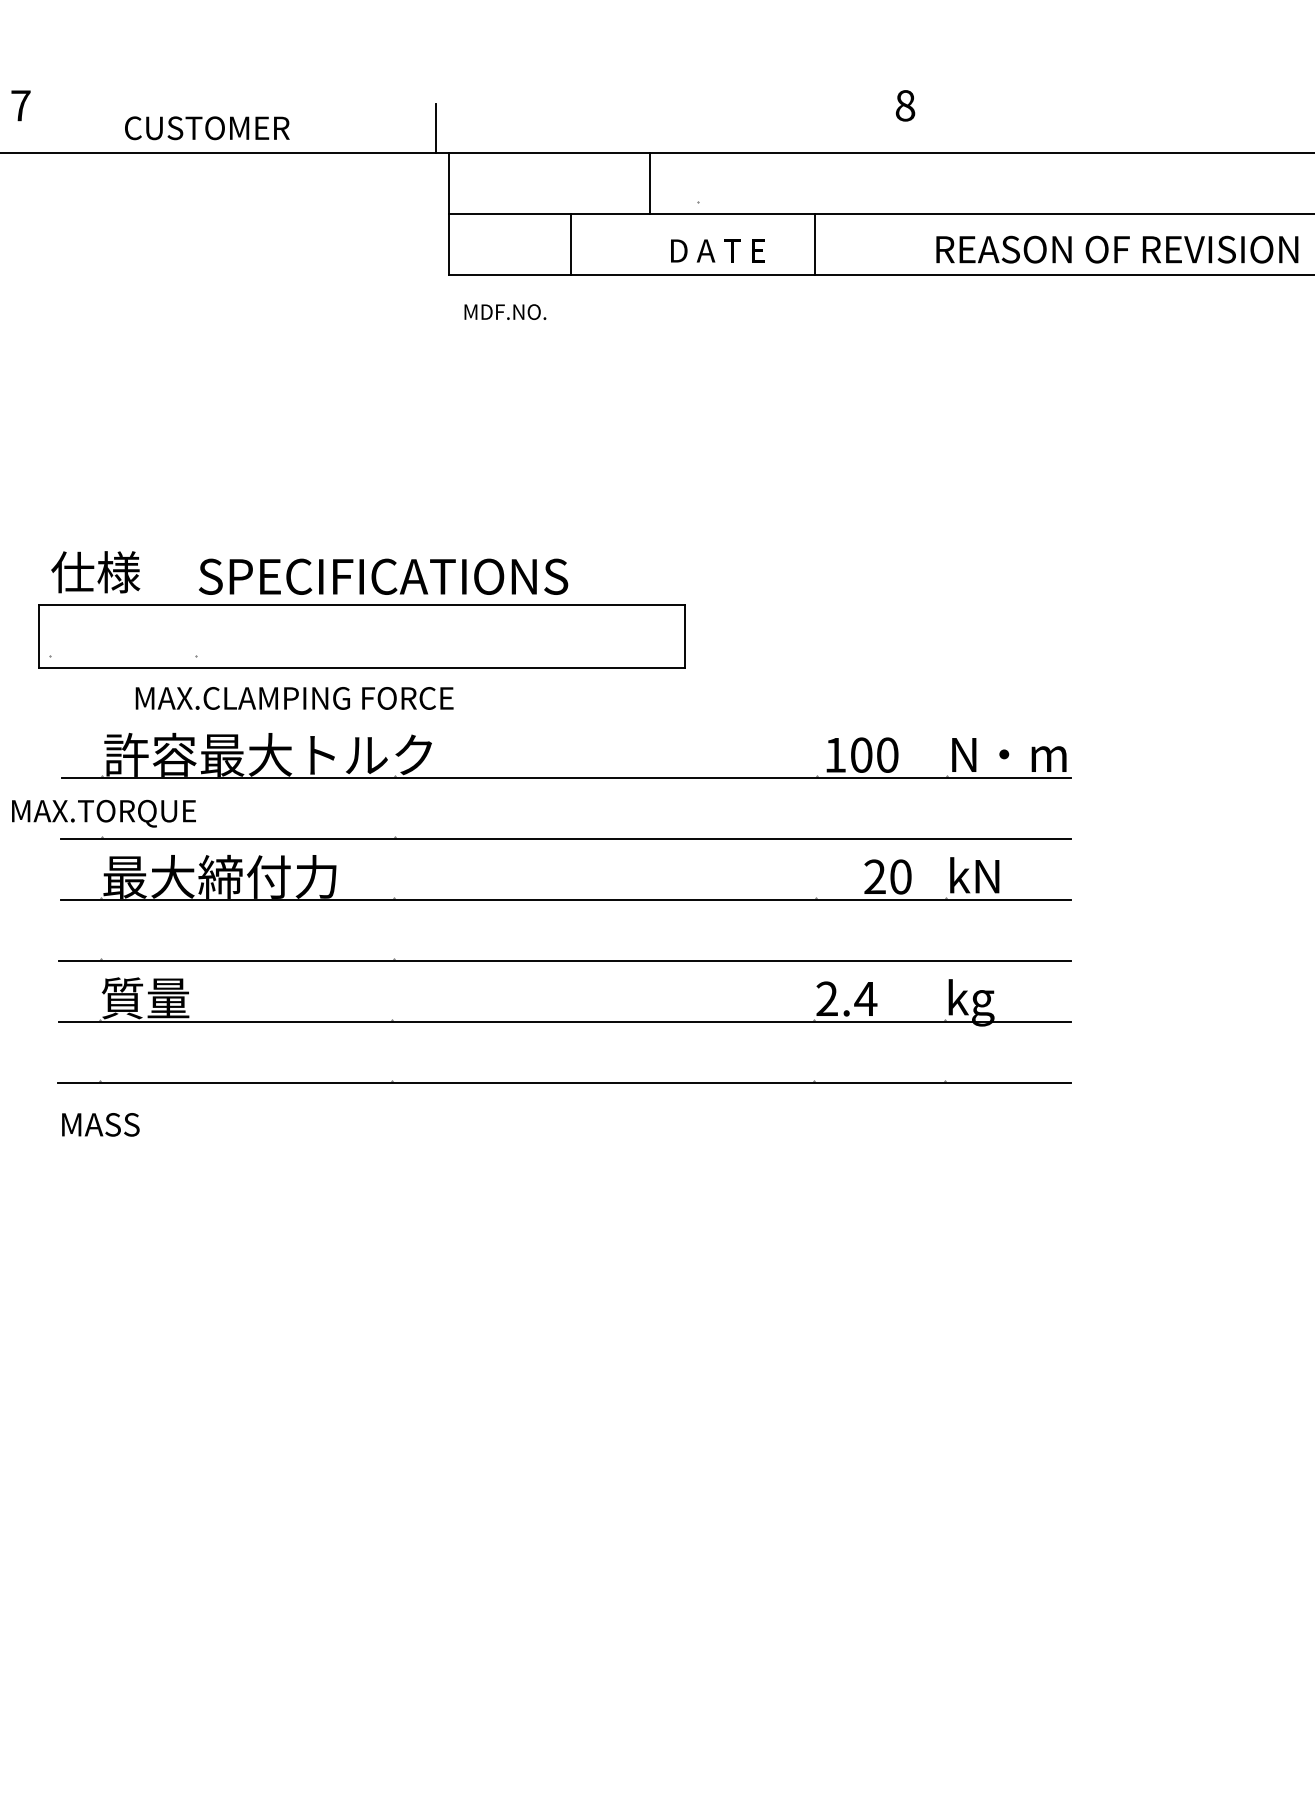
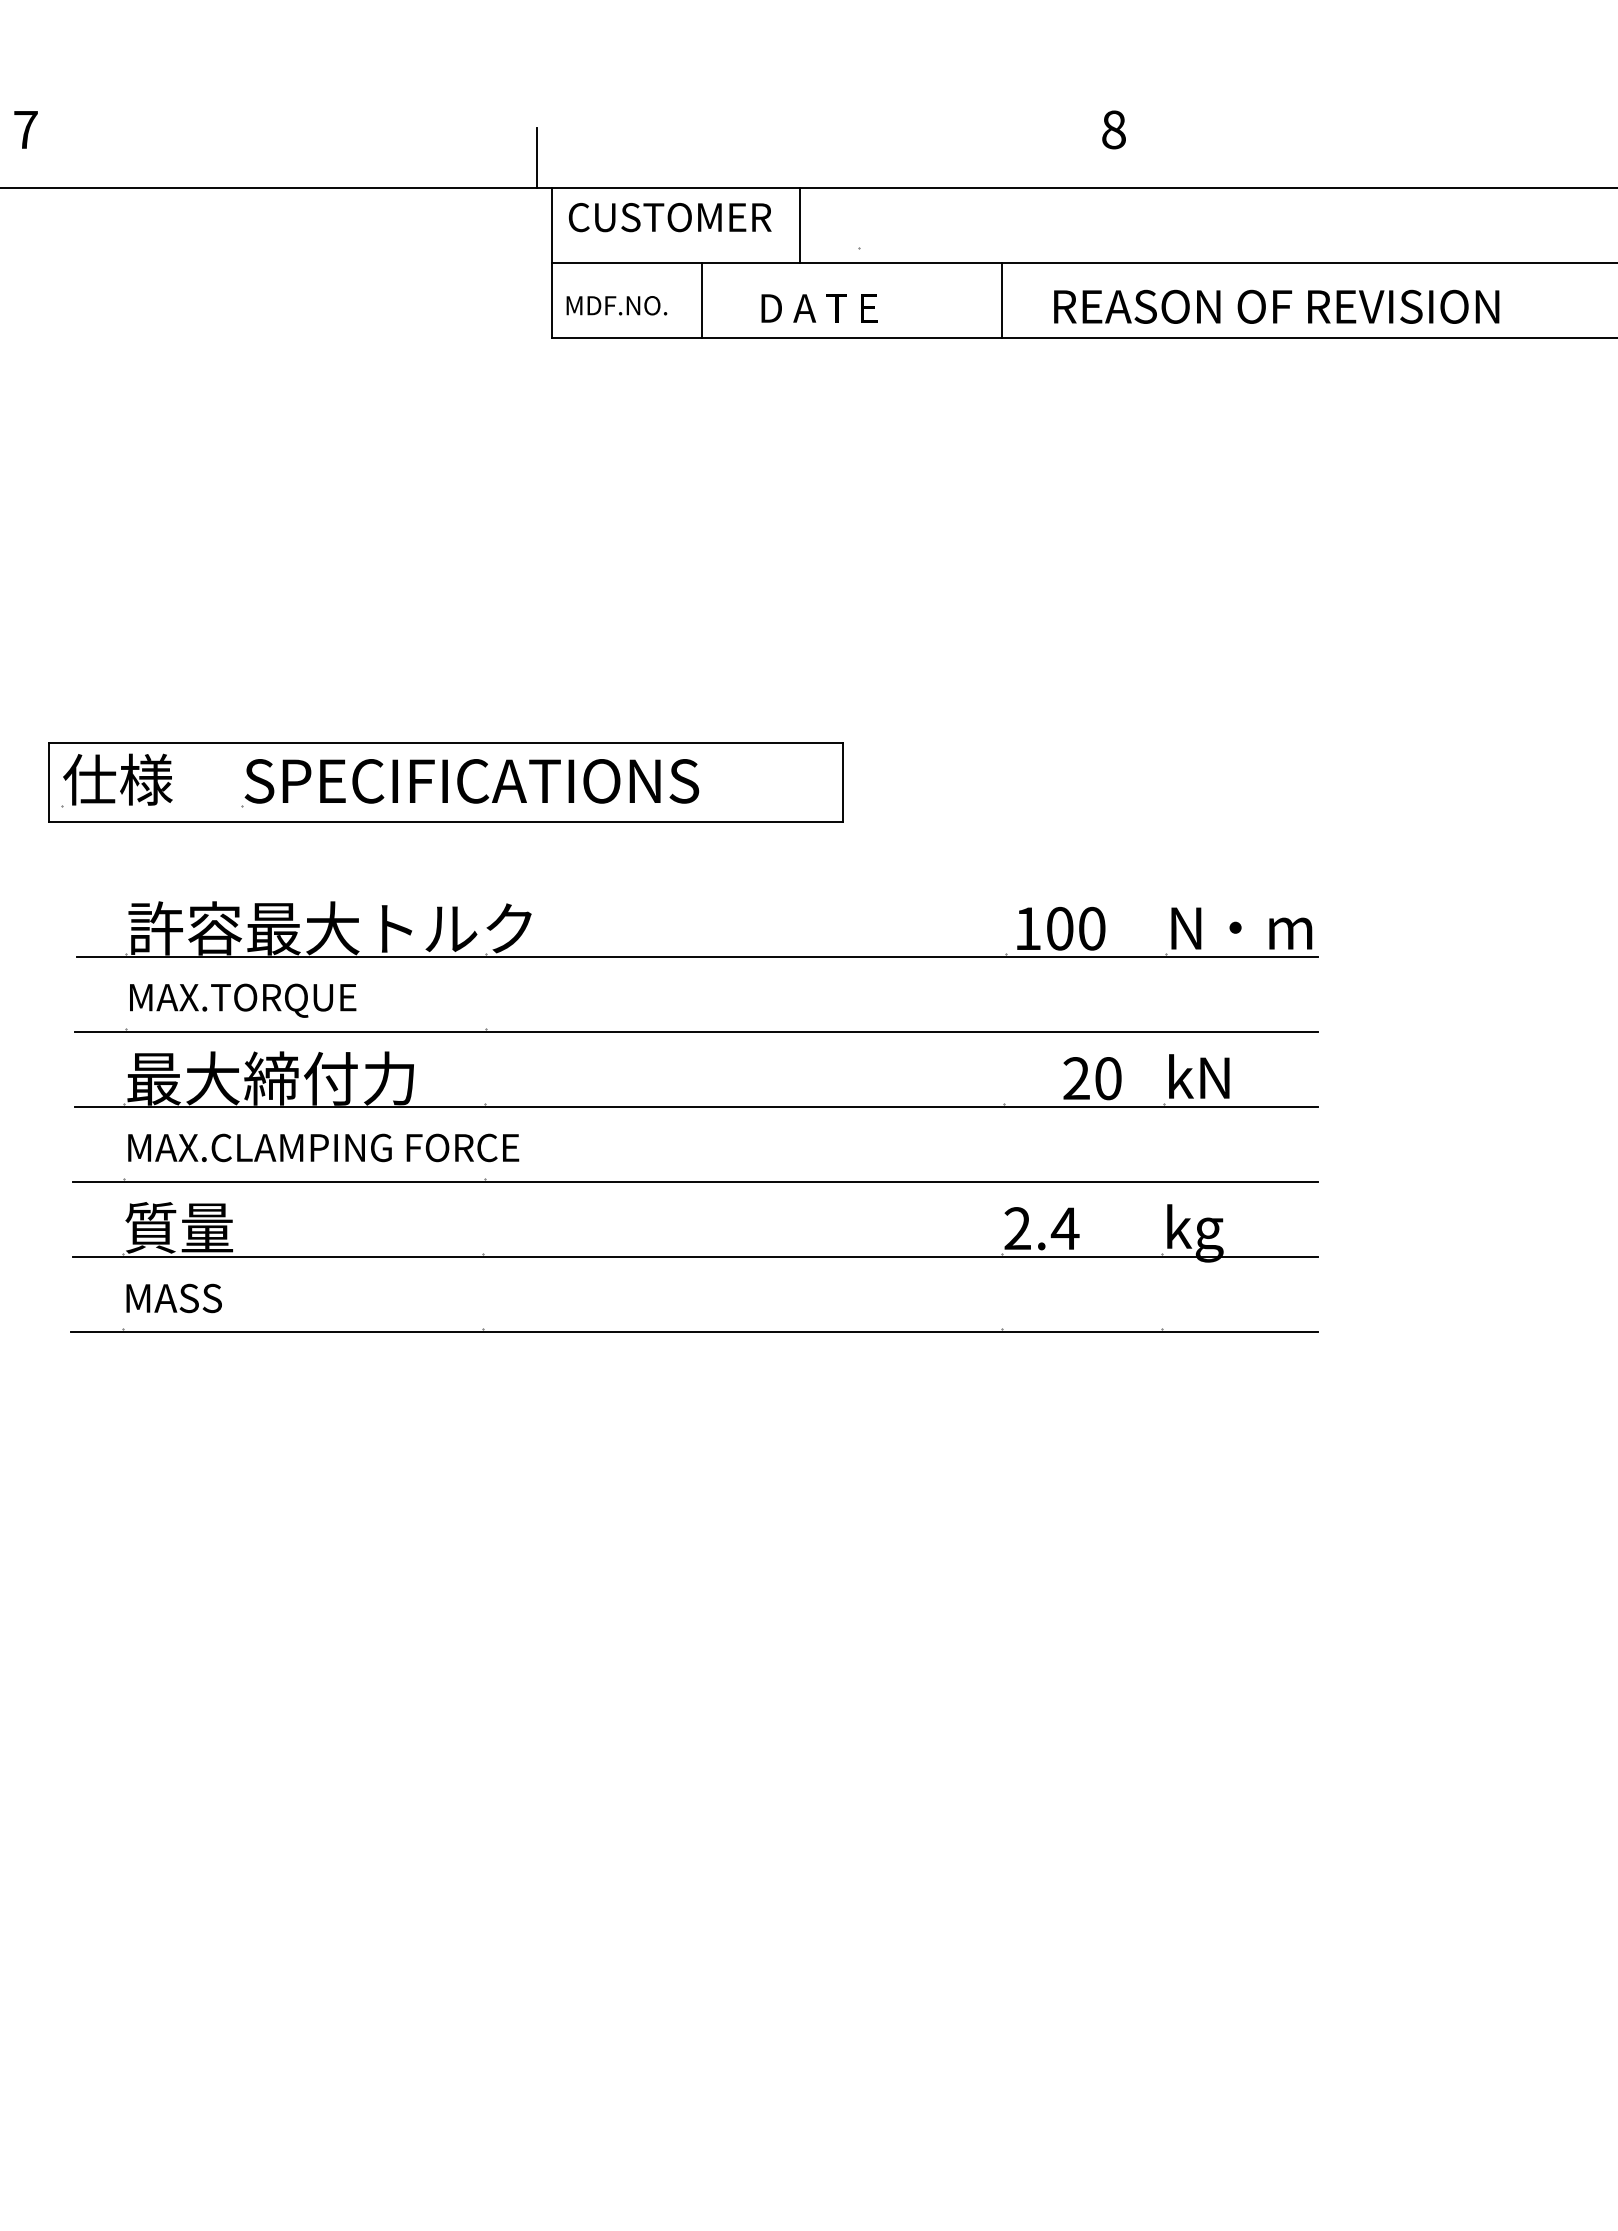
text: (207, 128) -> (670, 217), moved
text: (1117, 249) -> (1276, 306), moved
text: (718, 250) -> (819, 308), moved
text: (505, 311) -> (616, 305), moved
text: (95, 572) -> (117, 779), moved
text: (383, 576) -> (471, 781), moved
text: (294, 698) -> (323, 1147), moved
text: (104, 813) -> (243, 1000), moved
text: (100, 1124) -> (173, 1298), moved

